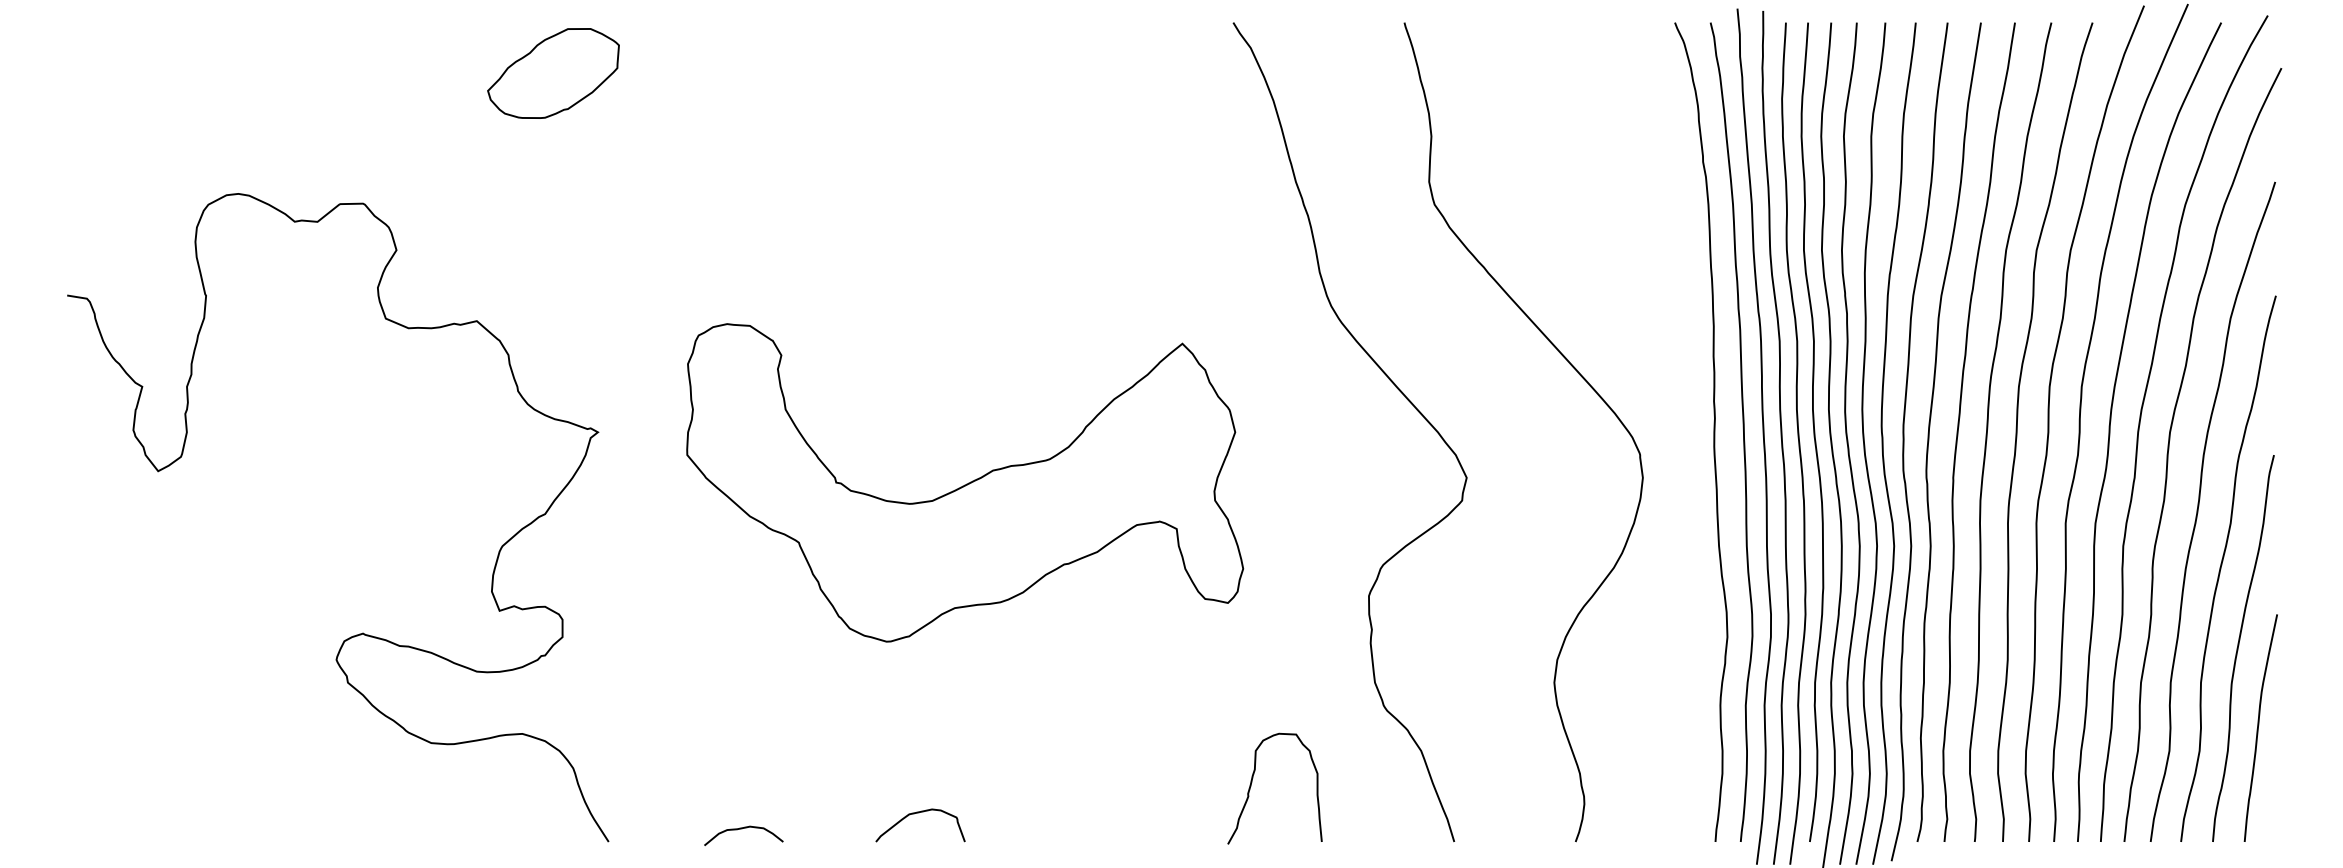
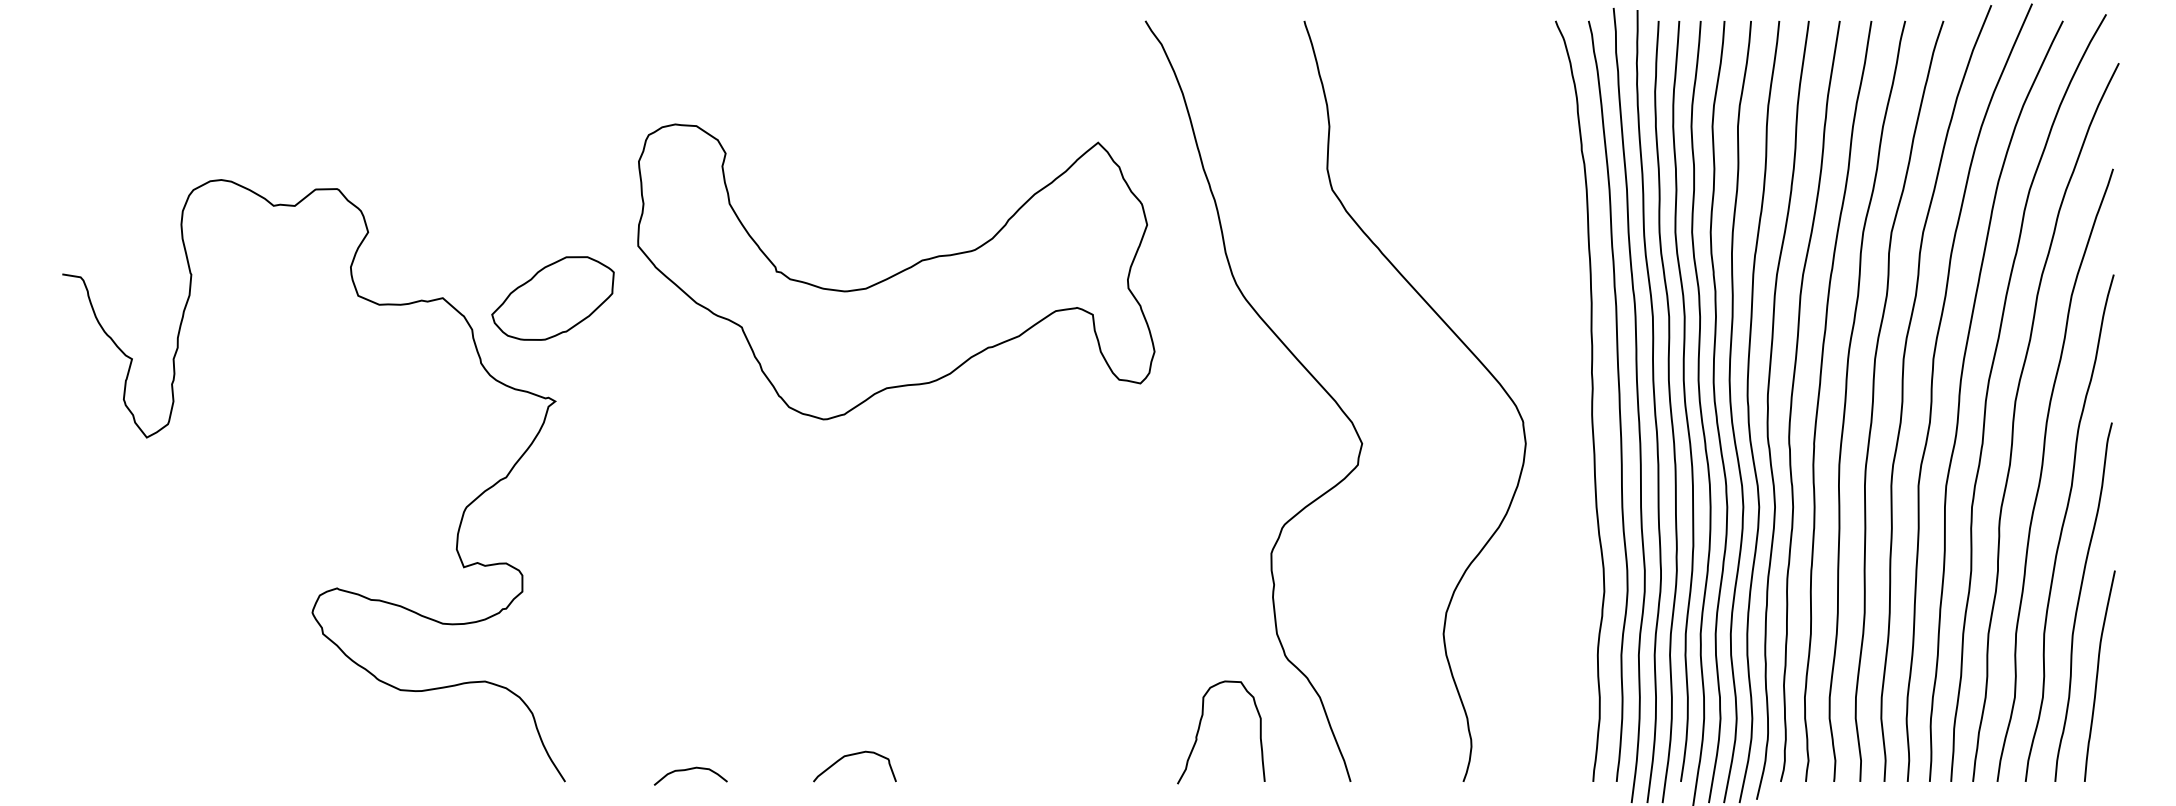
part: (553, 73) -> (553, 298), moved
part: (965, 482) -> (896, 271), moved
curve: (1252, 782) -> (1200, 726), moved

